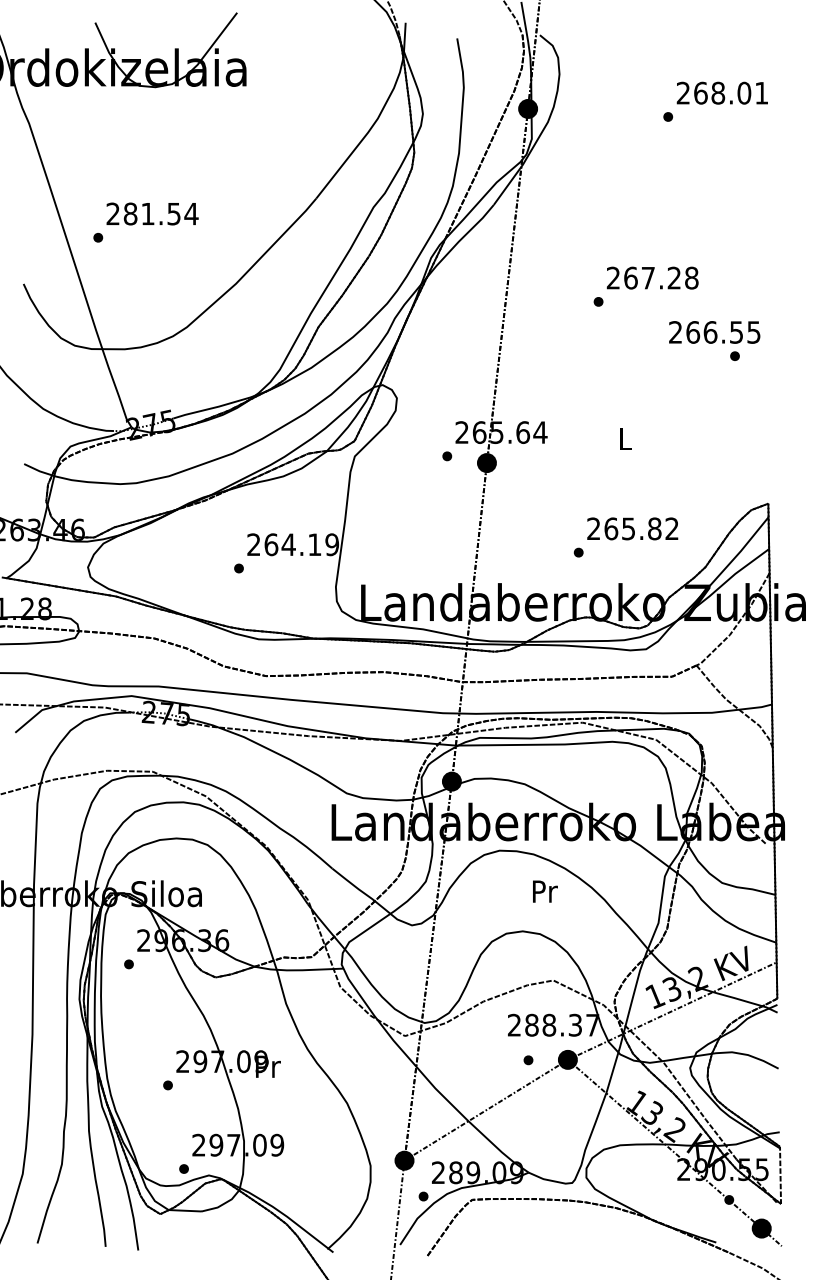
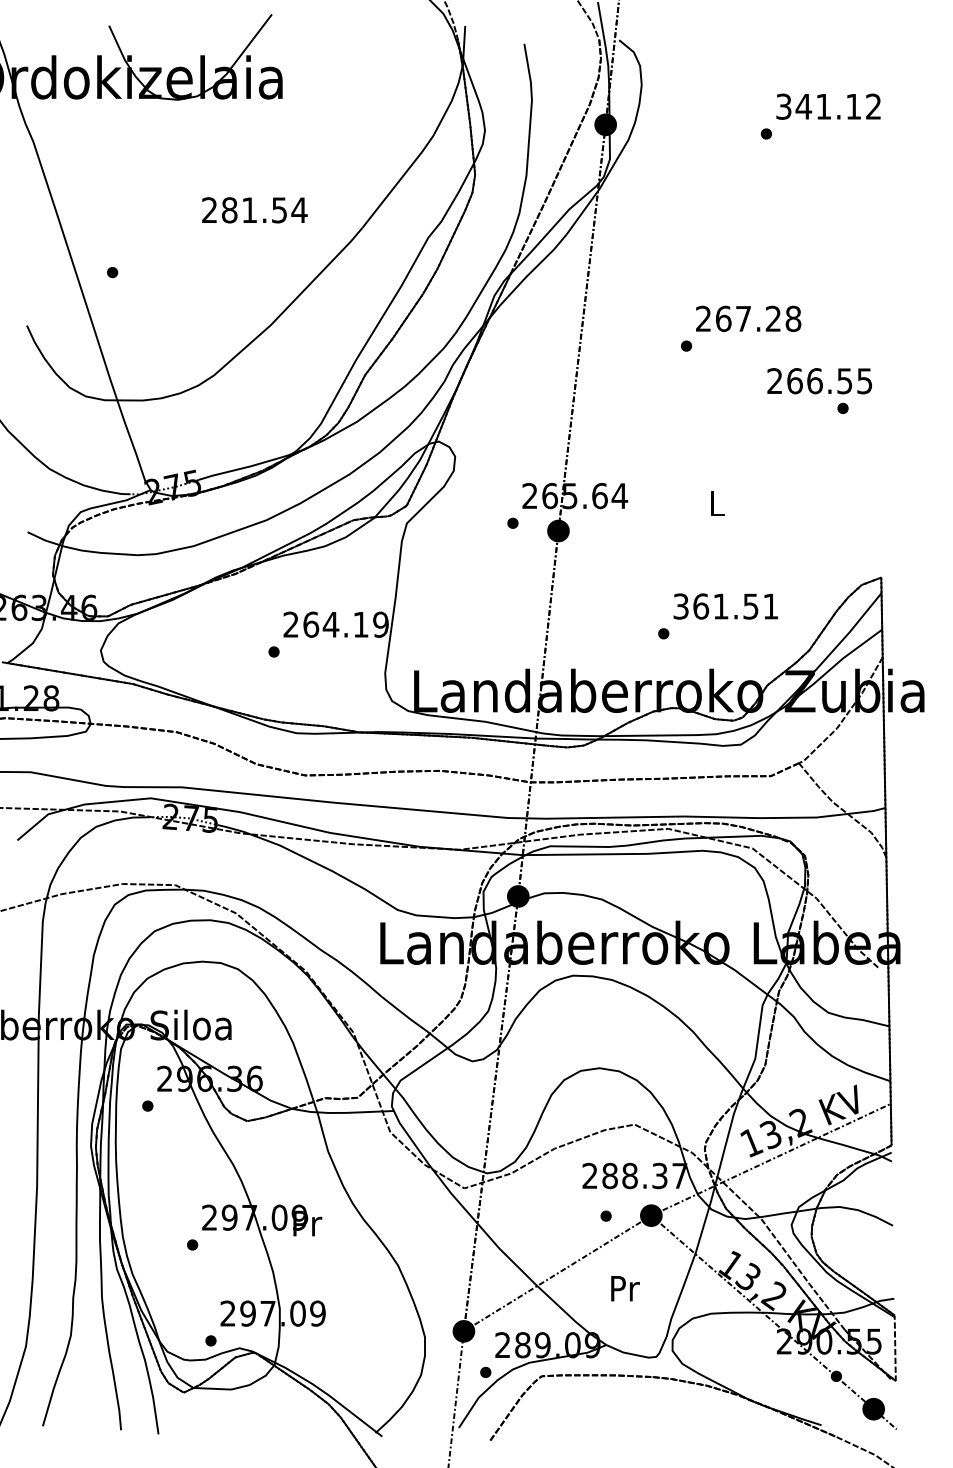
text: (722, 93) -> (828, 106), 268.01 -> 341.12
text: (152, 214) -> (254, 210), moved
text: (632, 528) -> (725, 606), 265.82 -> 361.51
text: (545, 891) -> (625, 1288), moved

